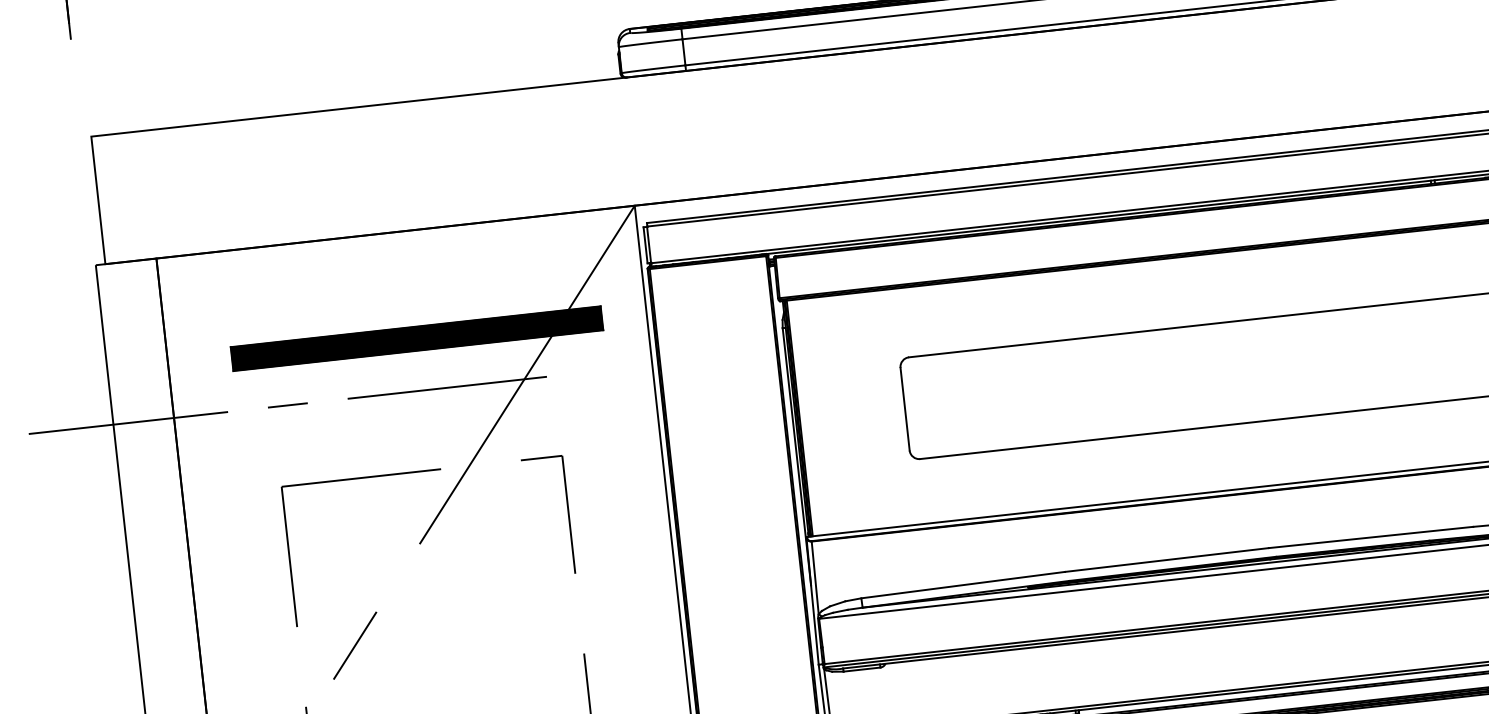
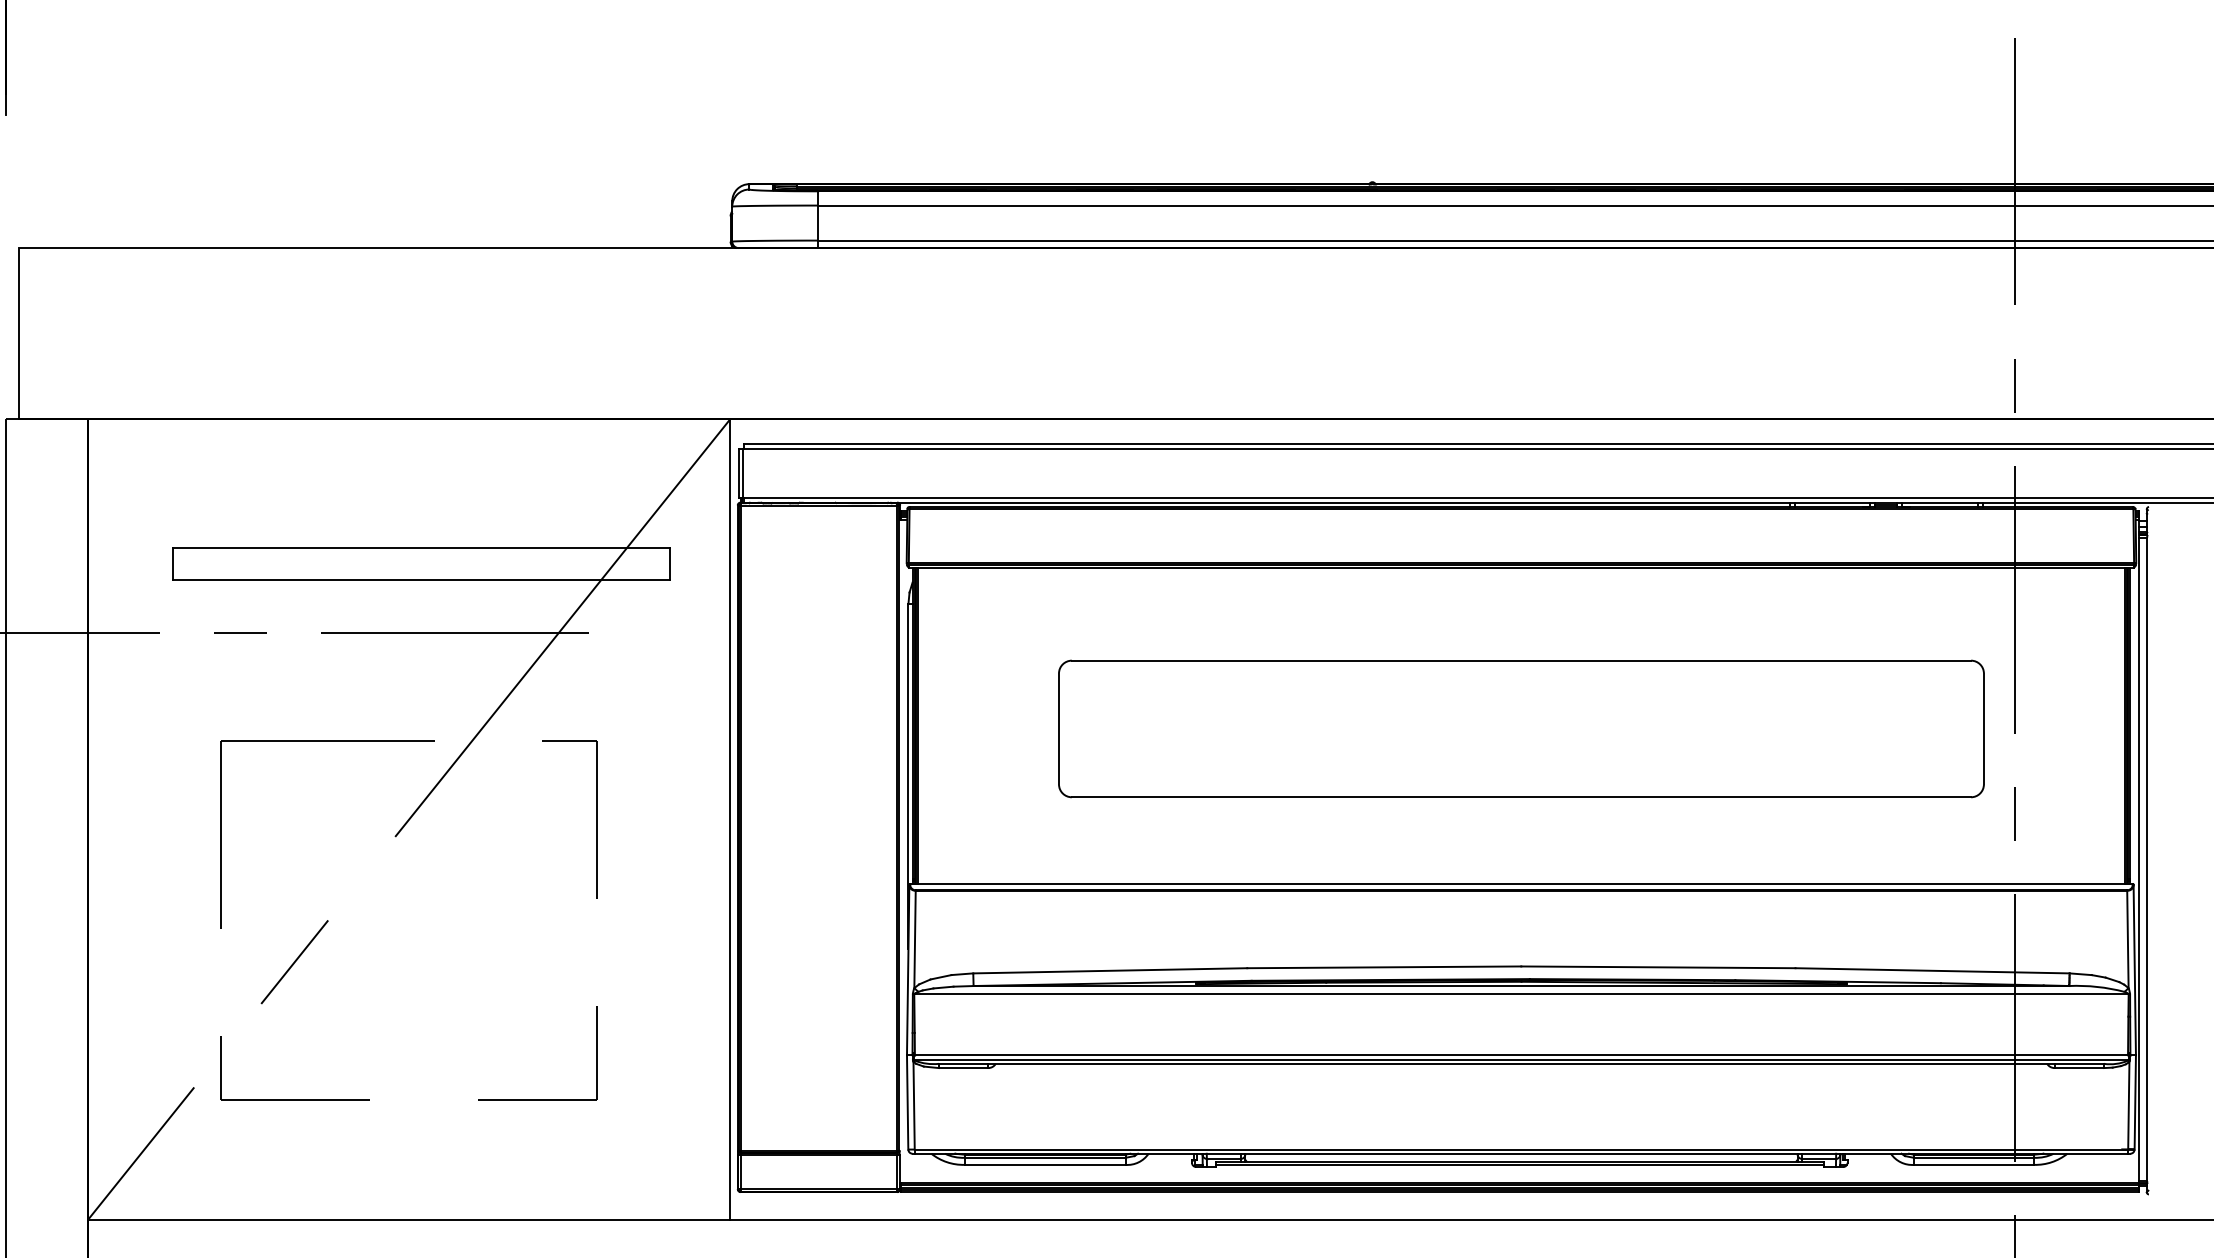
hatch: (416, 338) -> (421, 563), removed

